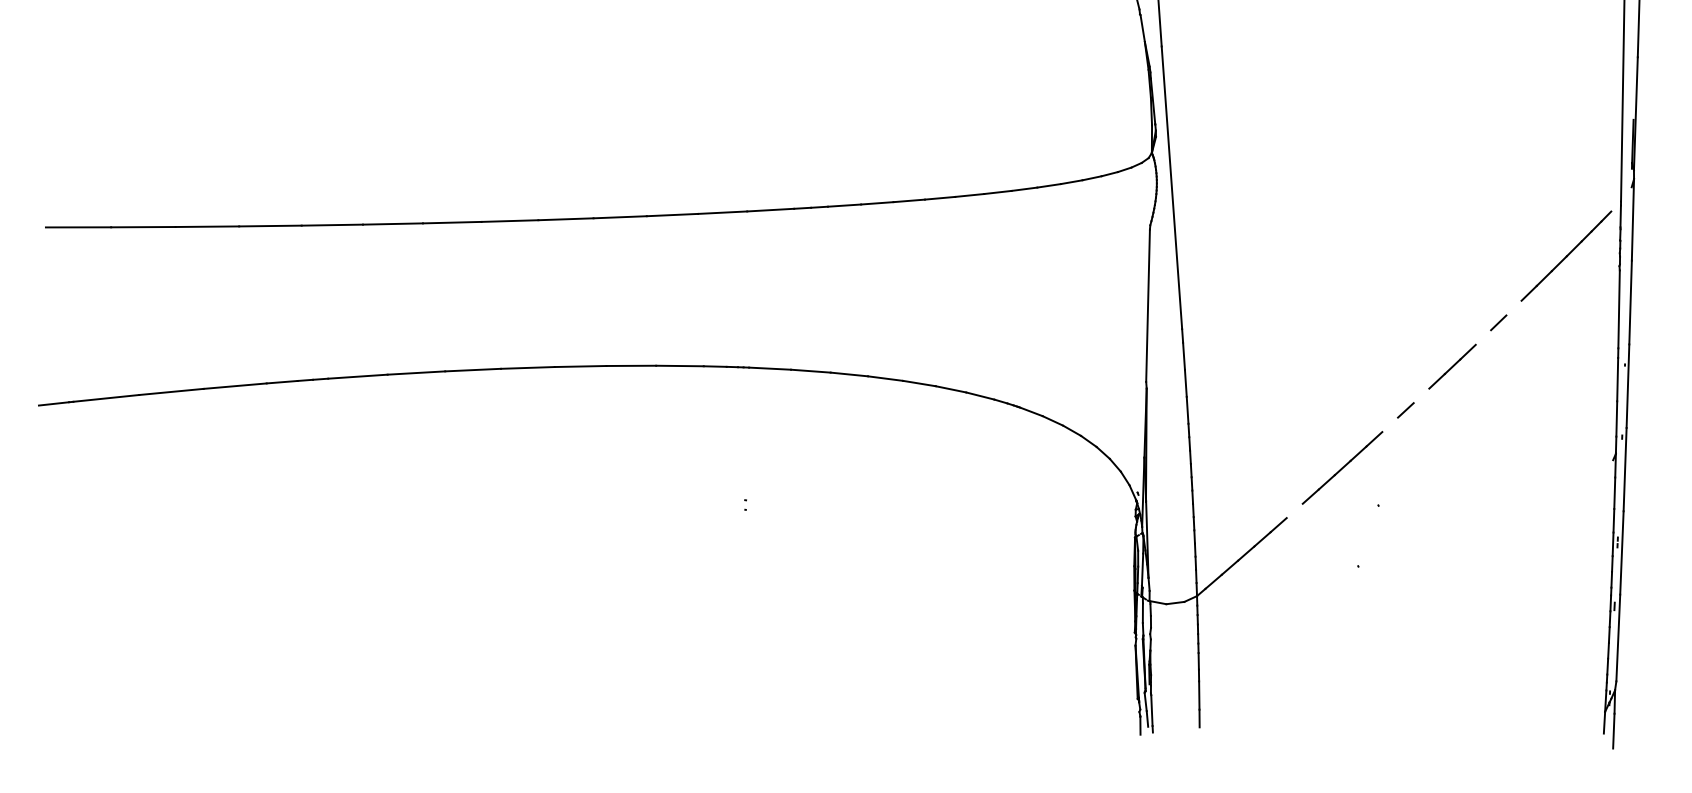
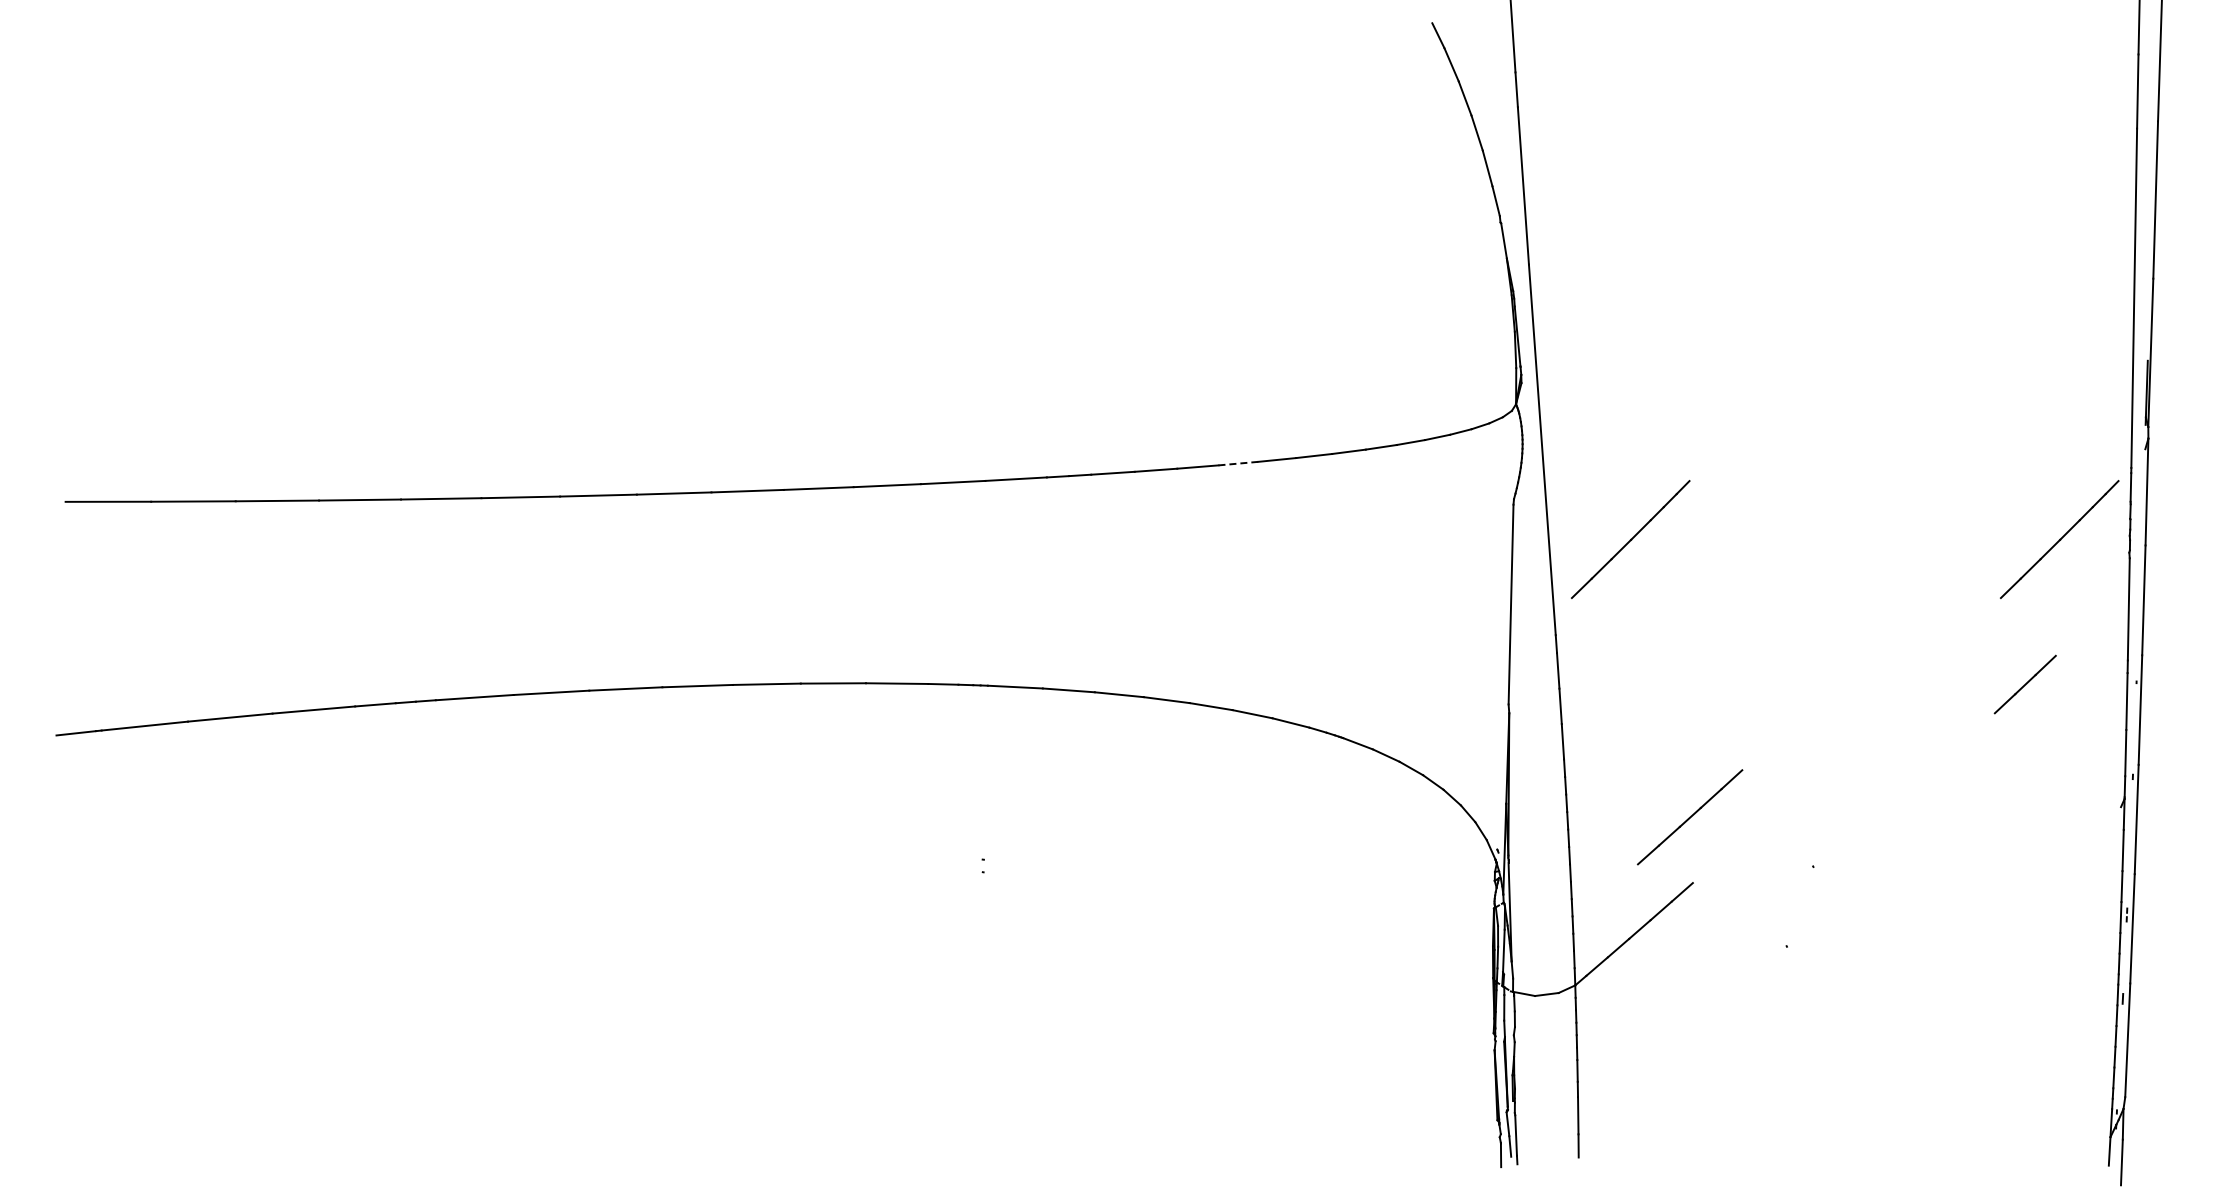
line: (940, 198) -> (1238, 463), solid -> dashed
line: (1239, 256) -> (1630, 539), added
line: (1498, 322) -> (1970, 626), removed
line: (1451, 366) -> (2024, 684), moved
line: (1405, 410) -> (1848, 741), removed
line: (1342, 468) -> (1689, 817), moved

